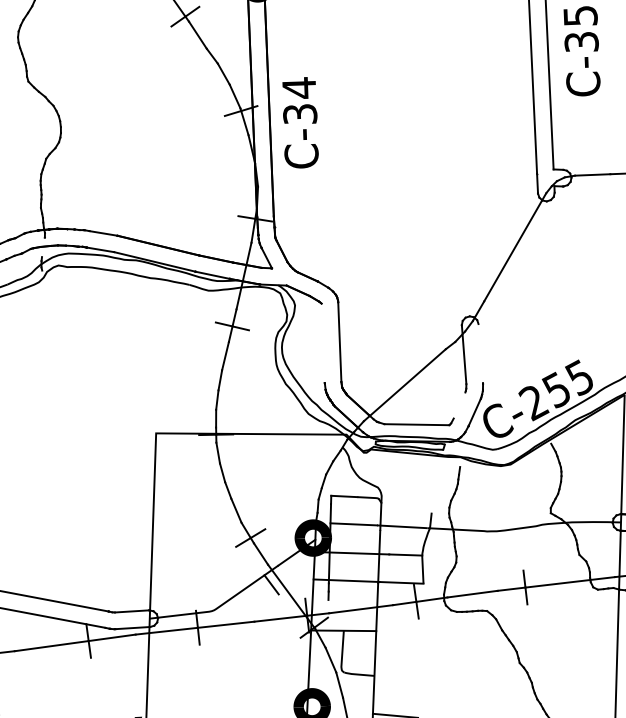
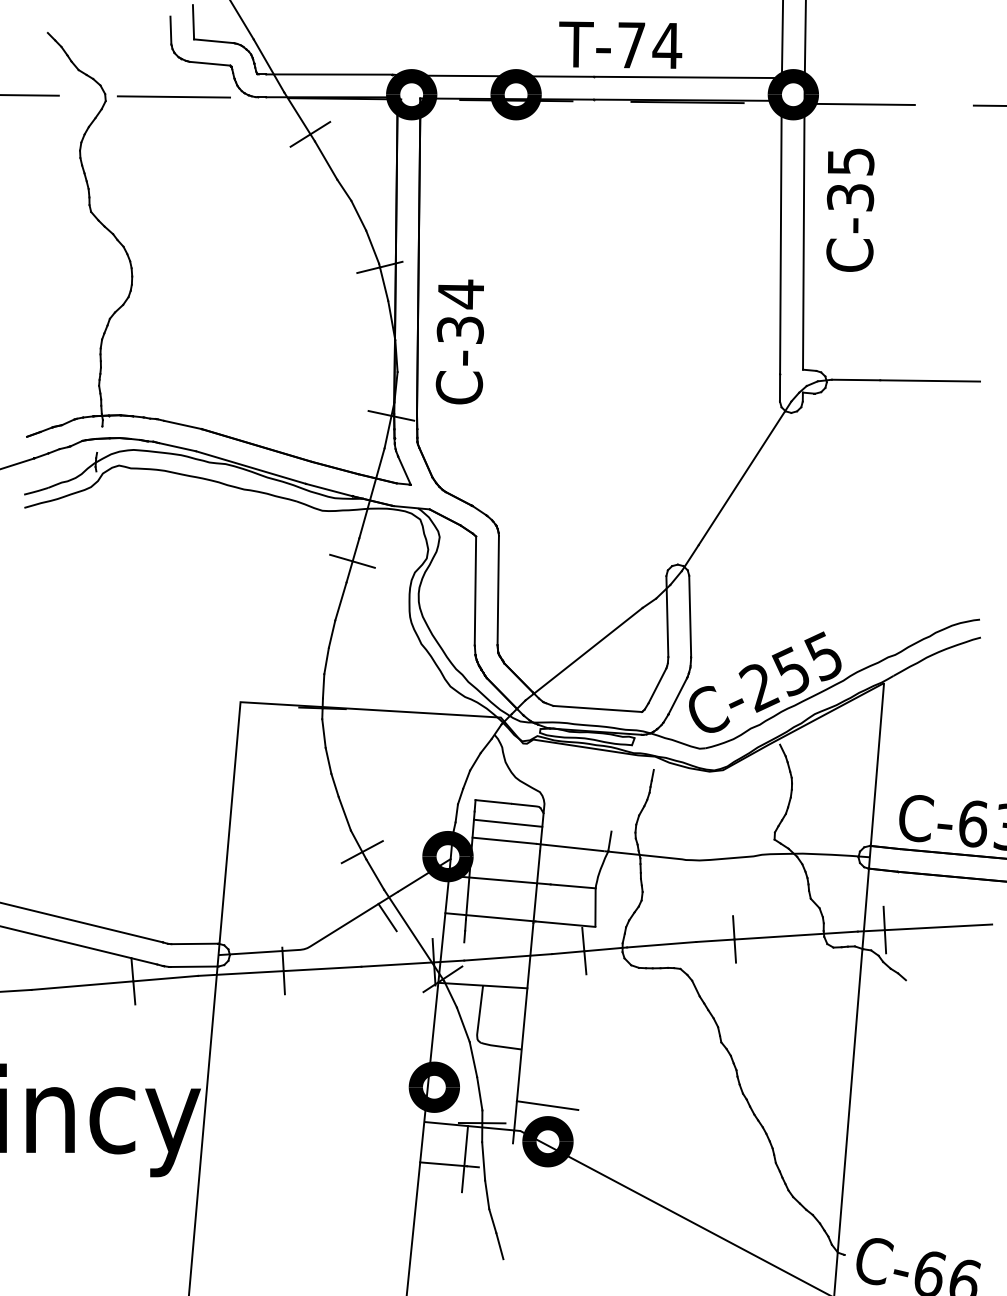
text: (299, 122) -> (459, 341), moved
line: (323, 342) -> (475, 590), added
line: (480, 352) -> (690, 615), added
line: (459, 405) -> (657, 685), added
line: (355, 510) -> (507, 822), added

